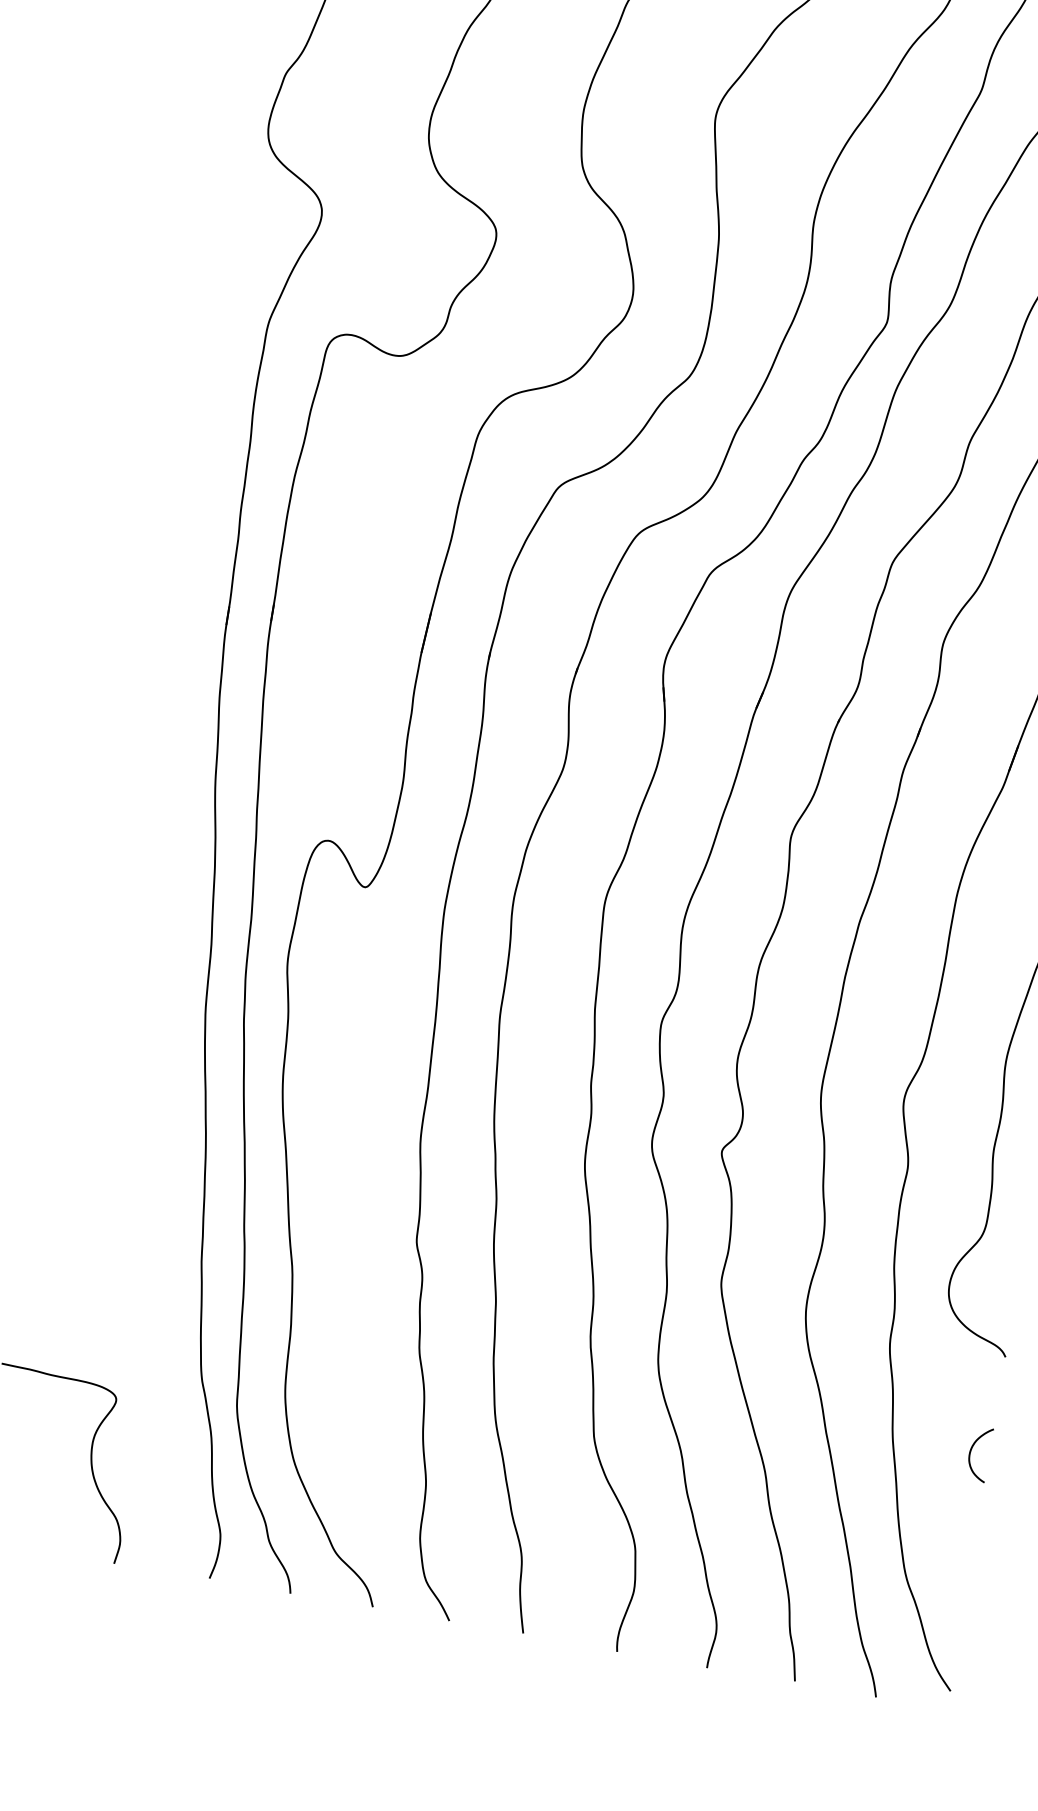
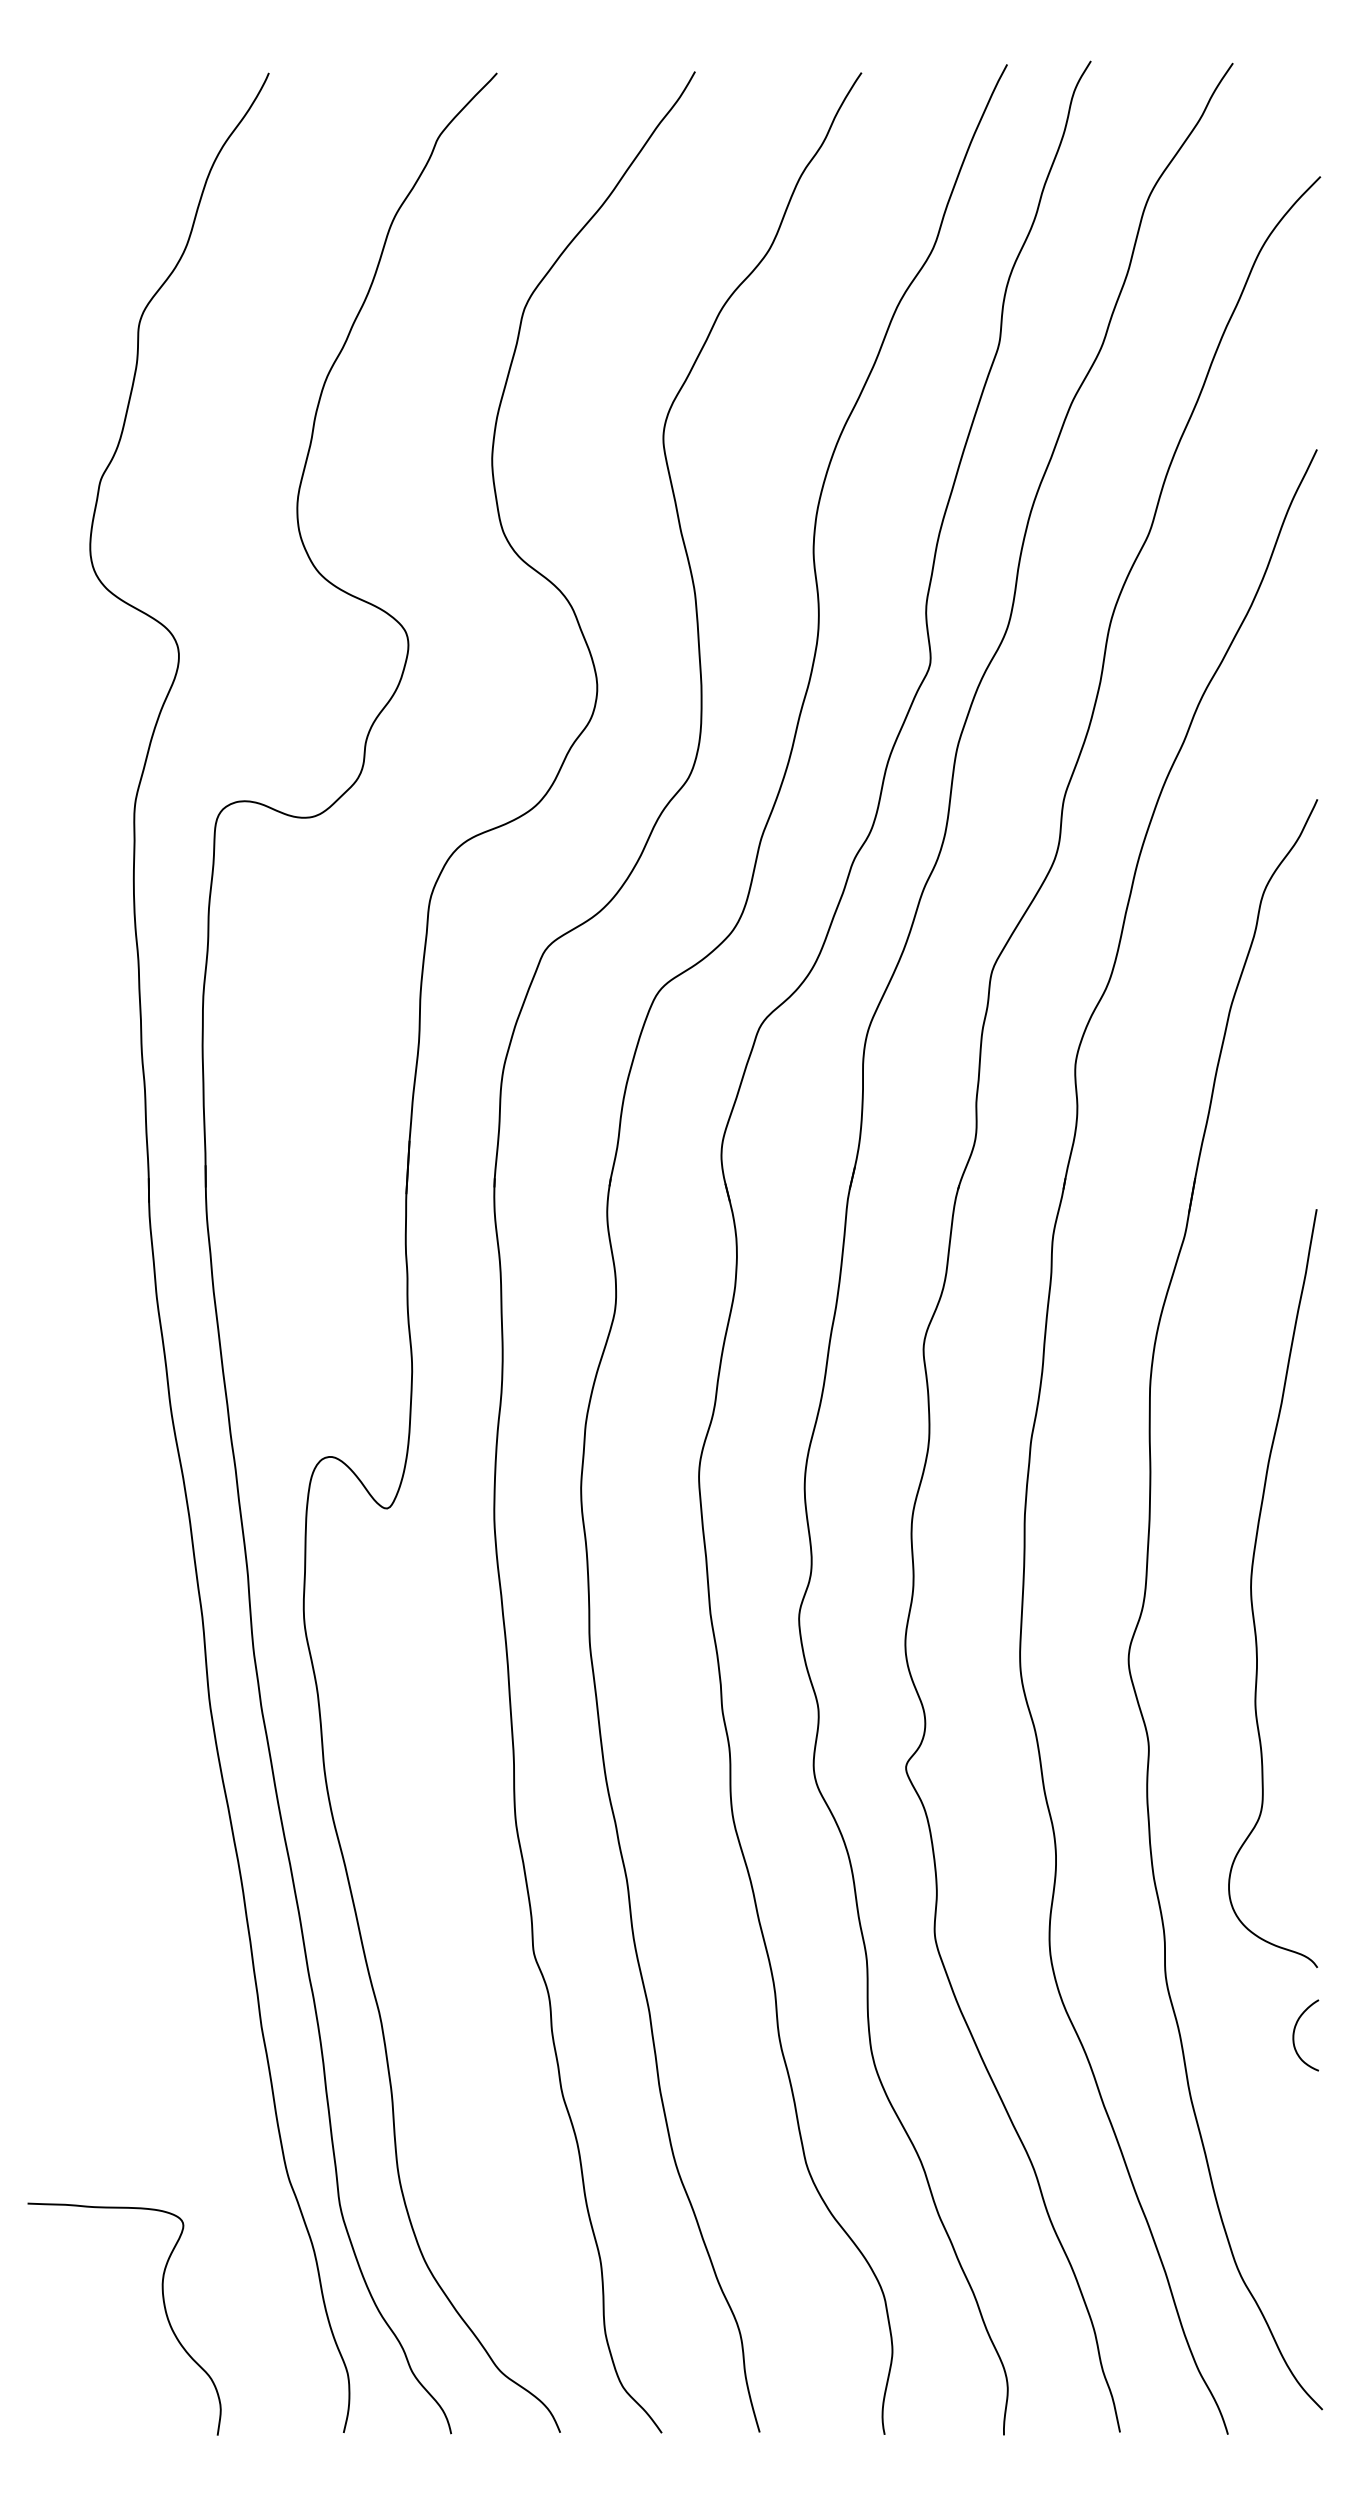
curve: (970, 1452) -> (1294, 2035), moved

